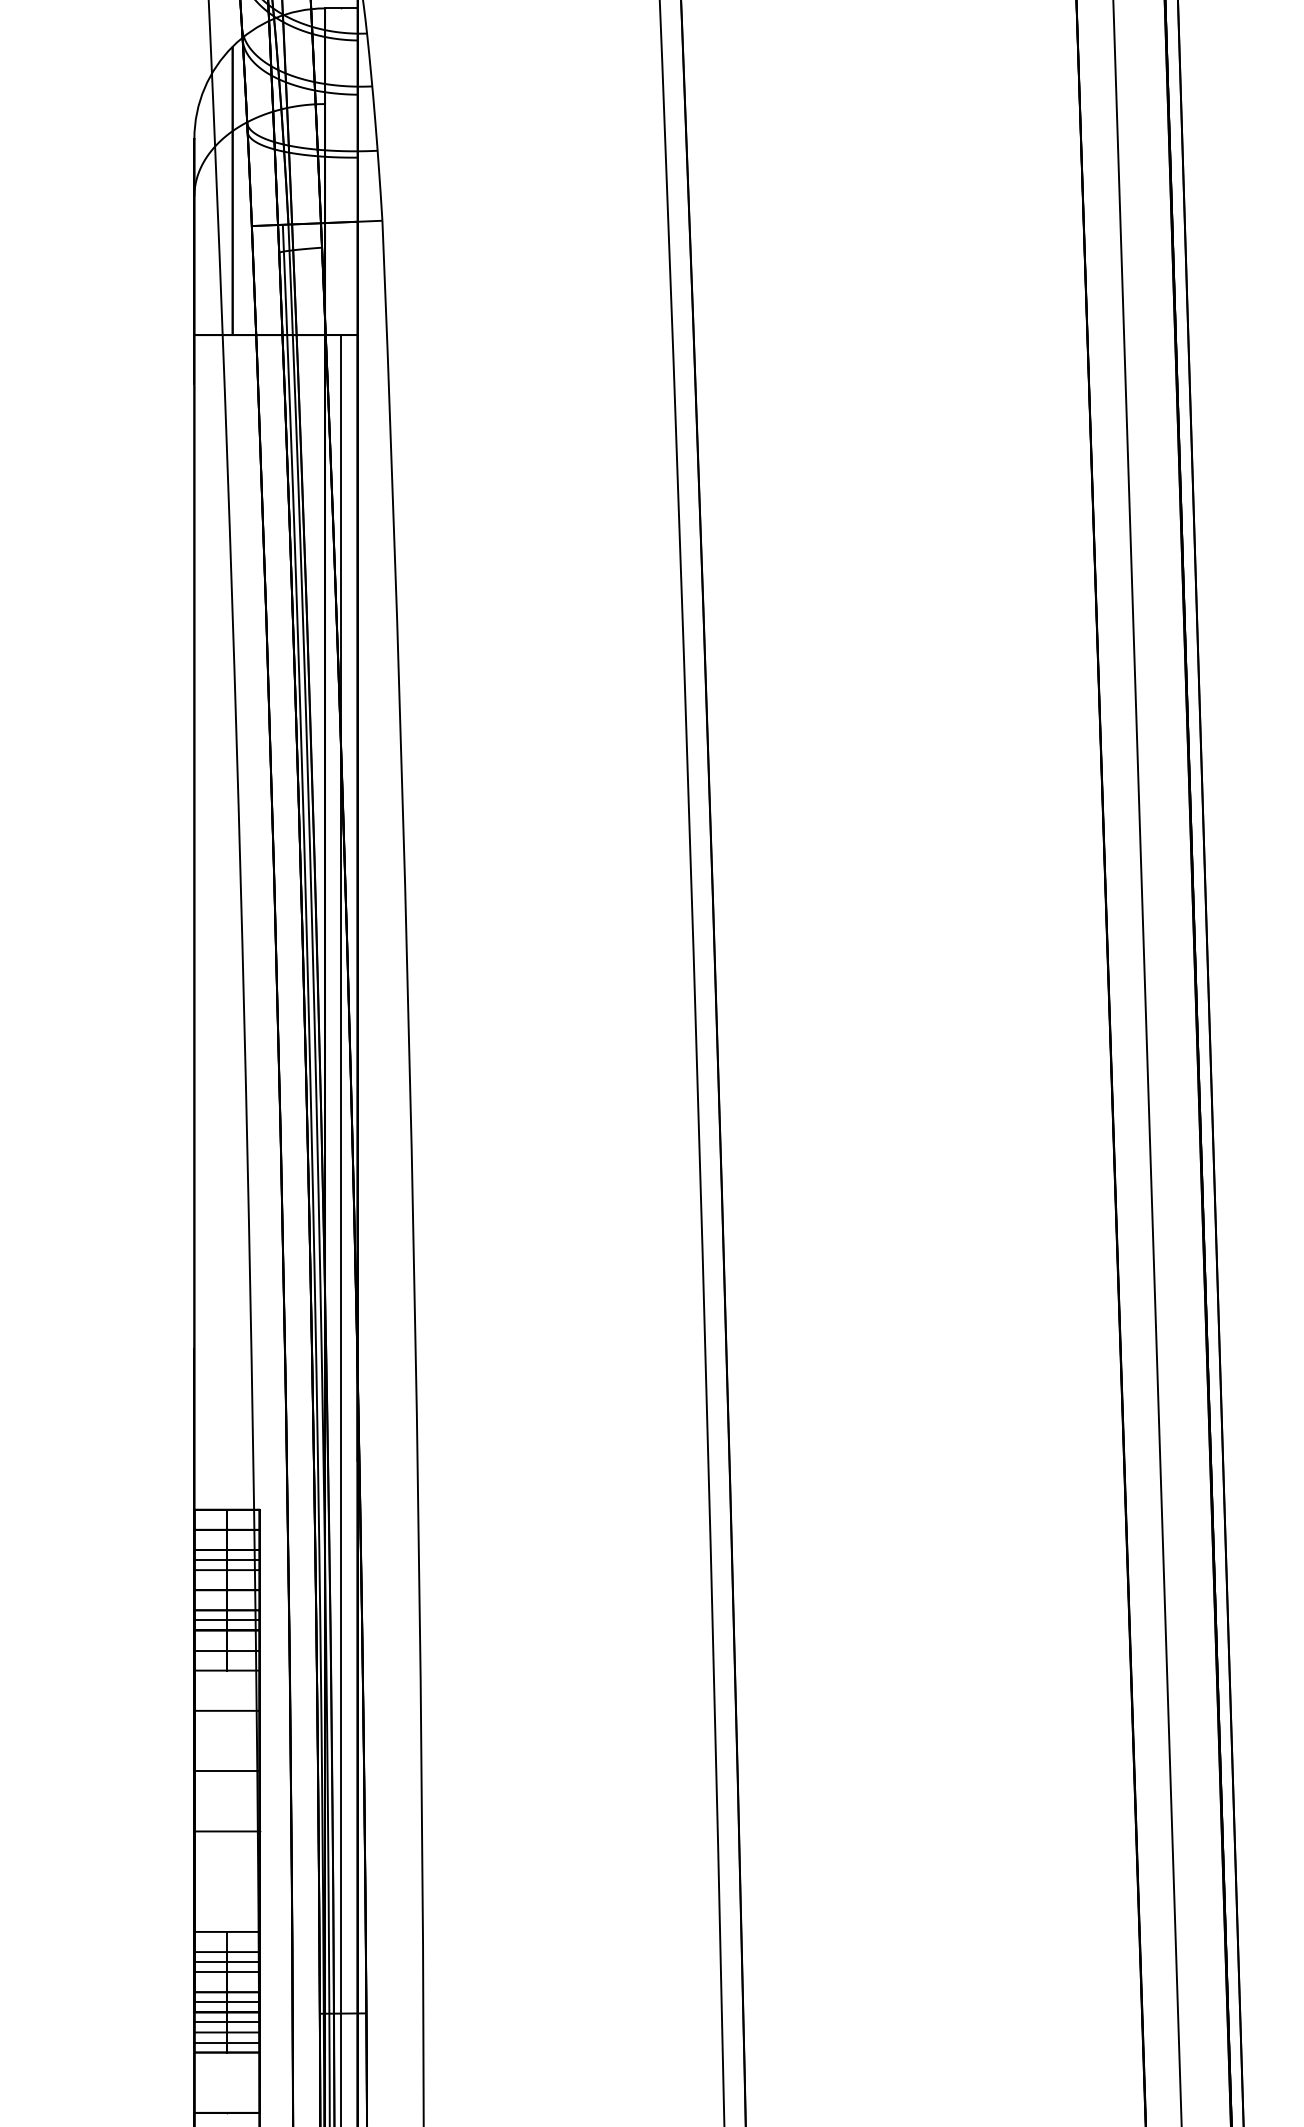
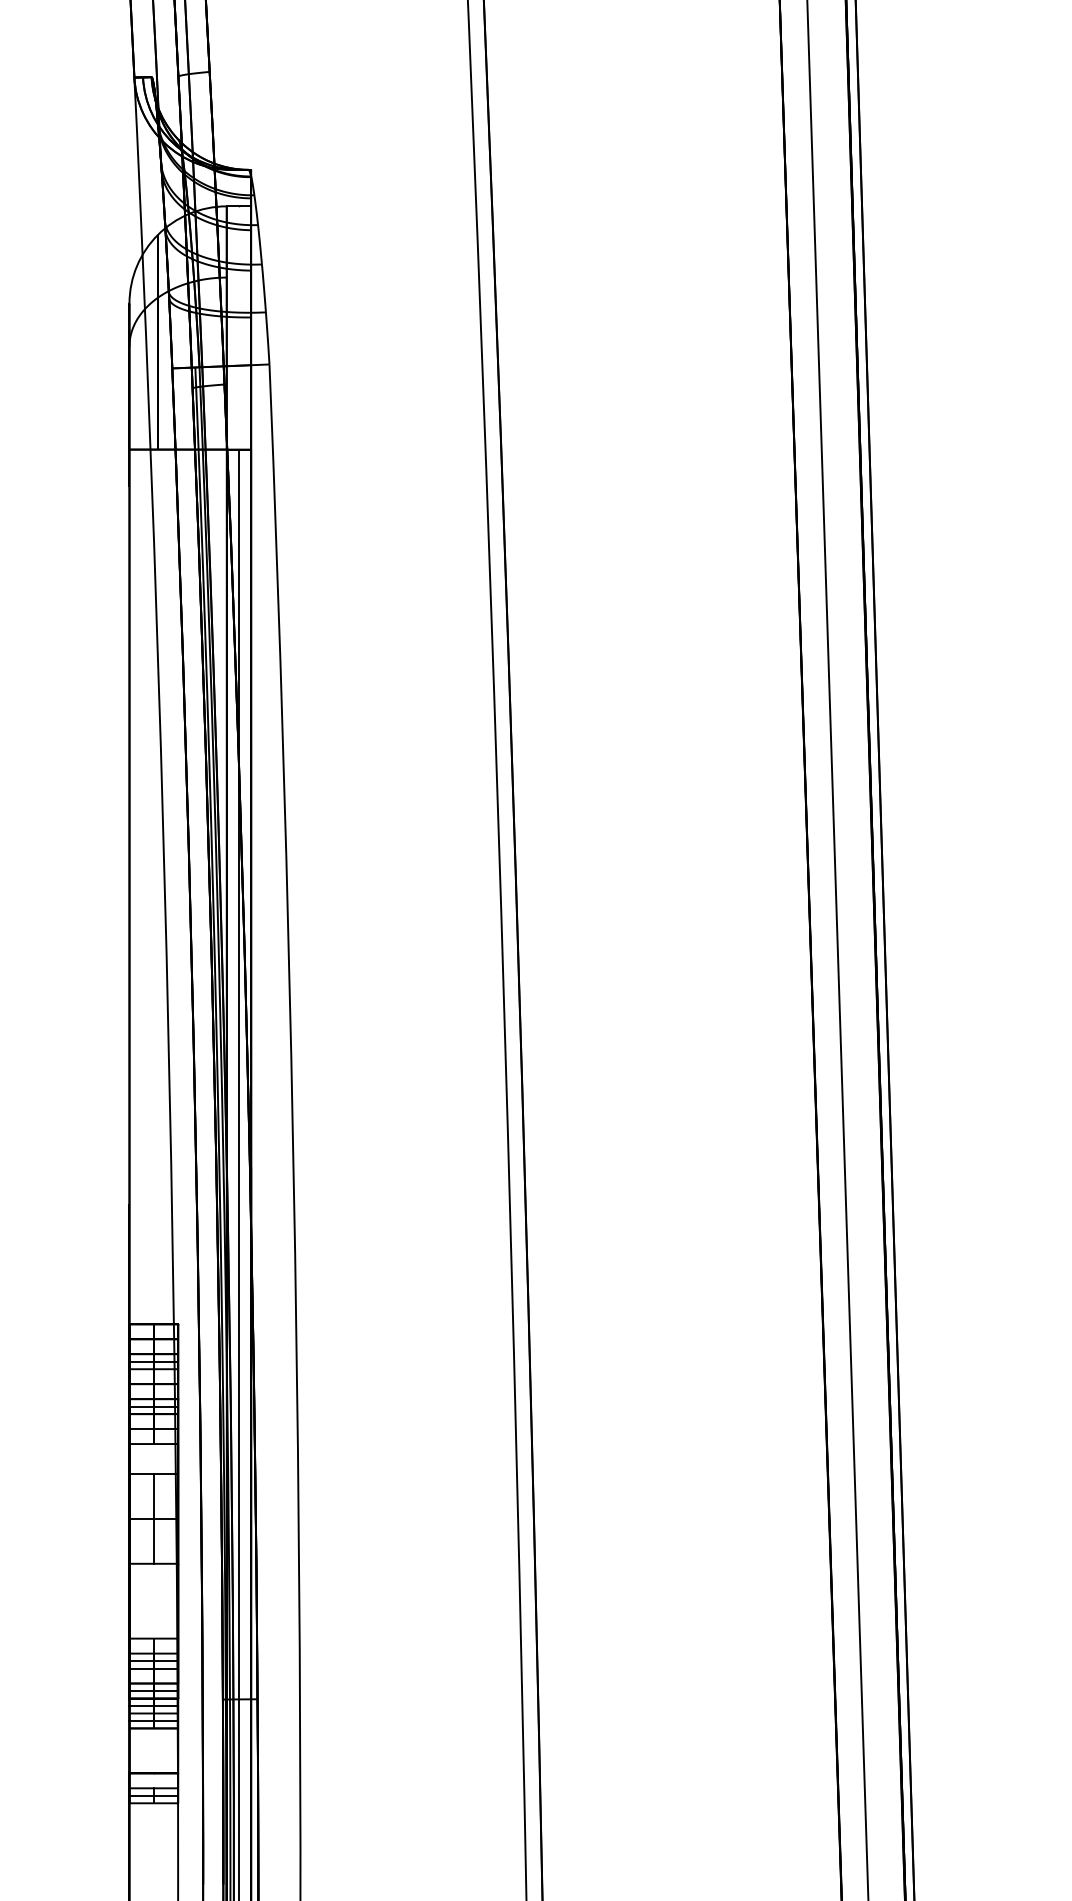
line: (226, 1770) -> (153, 1518), added

